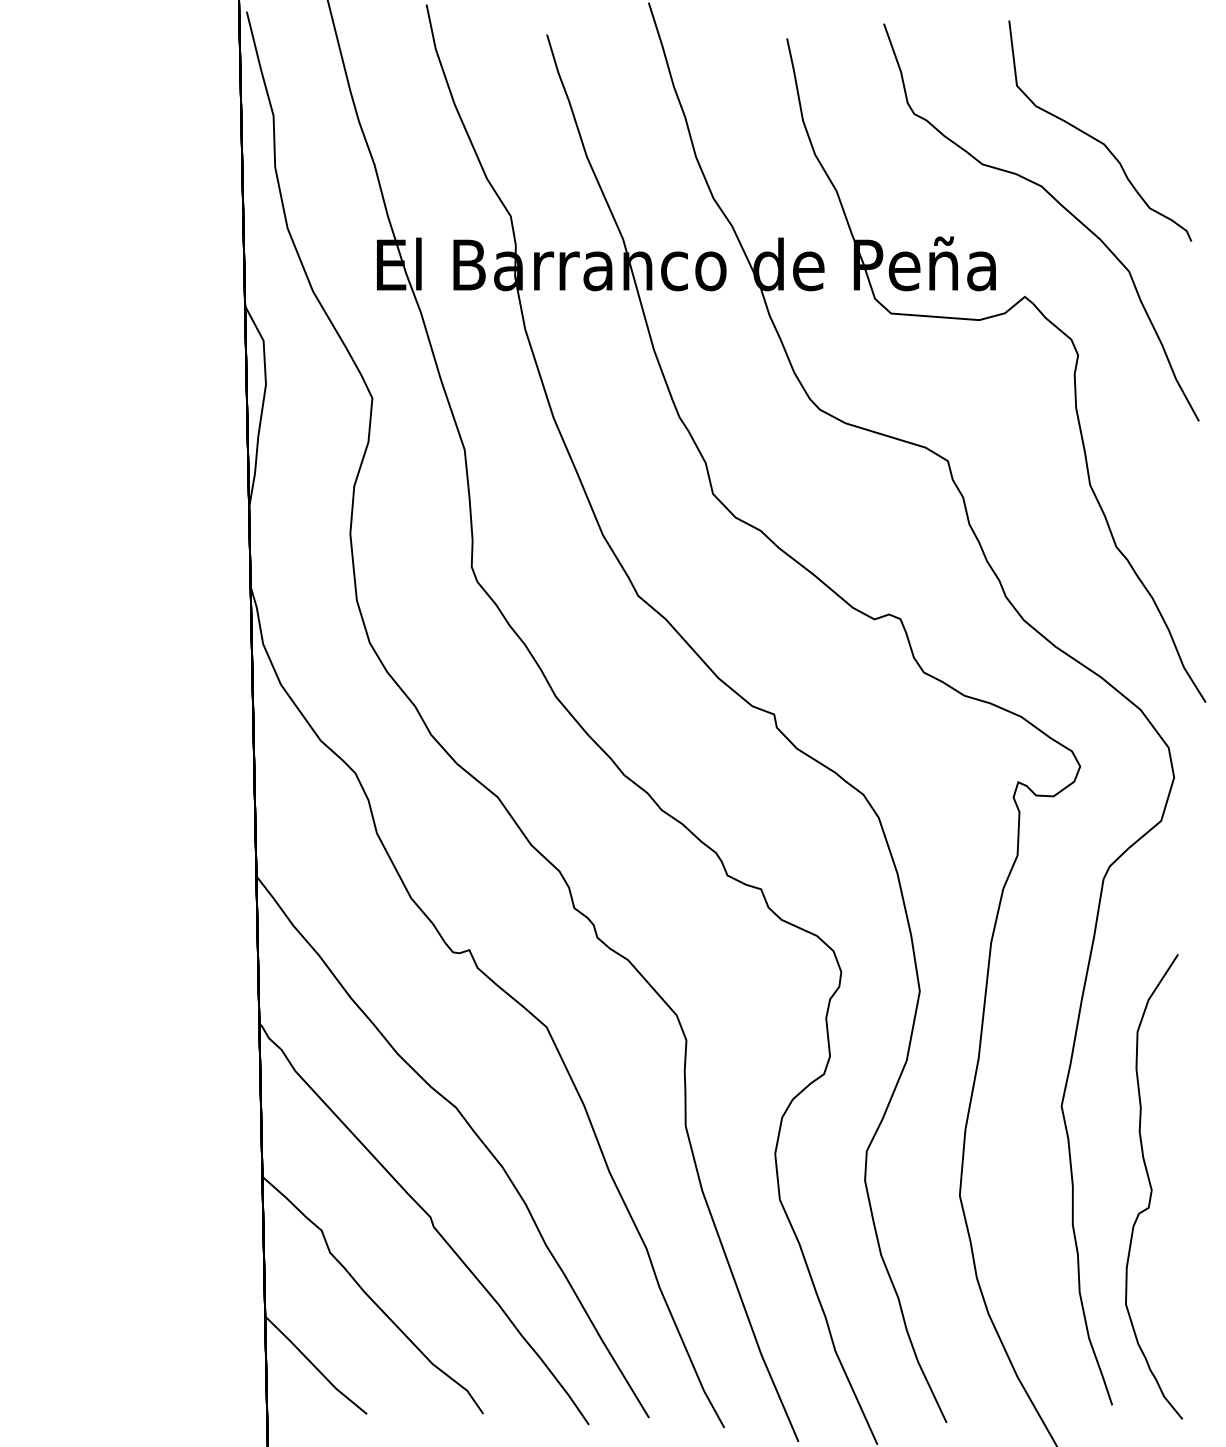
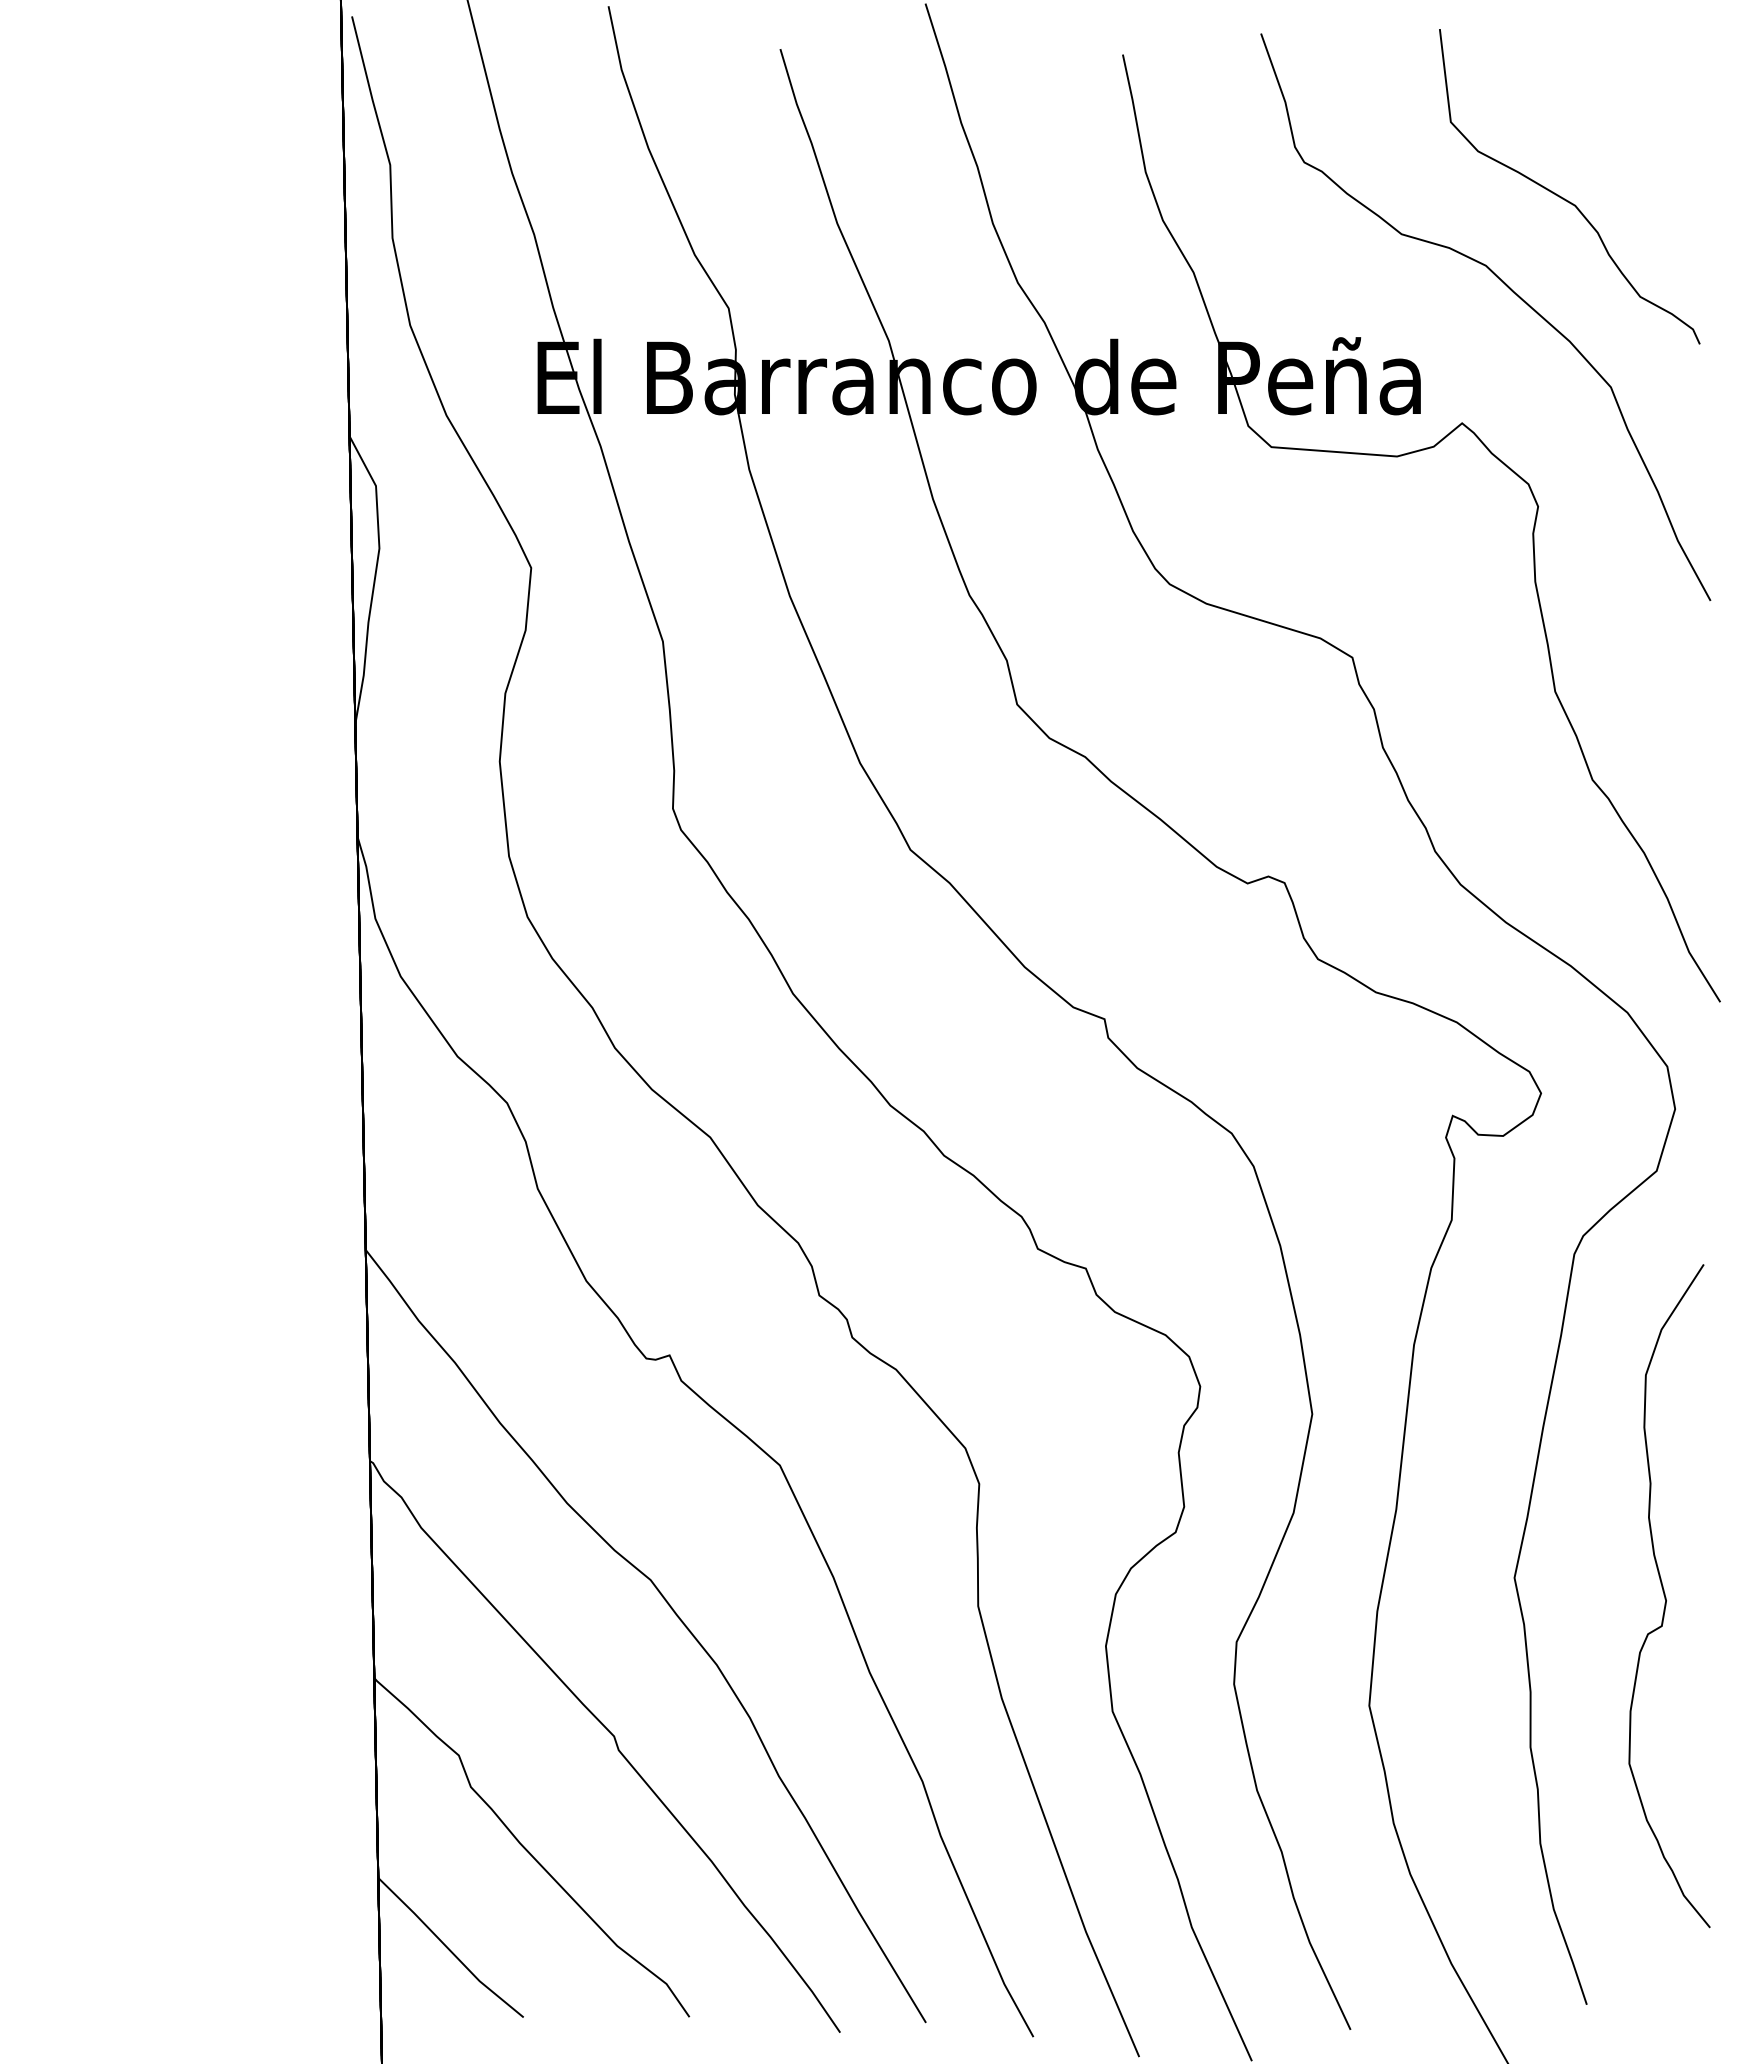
curve: (1151, 1187) -> (1666, 1597), moved

